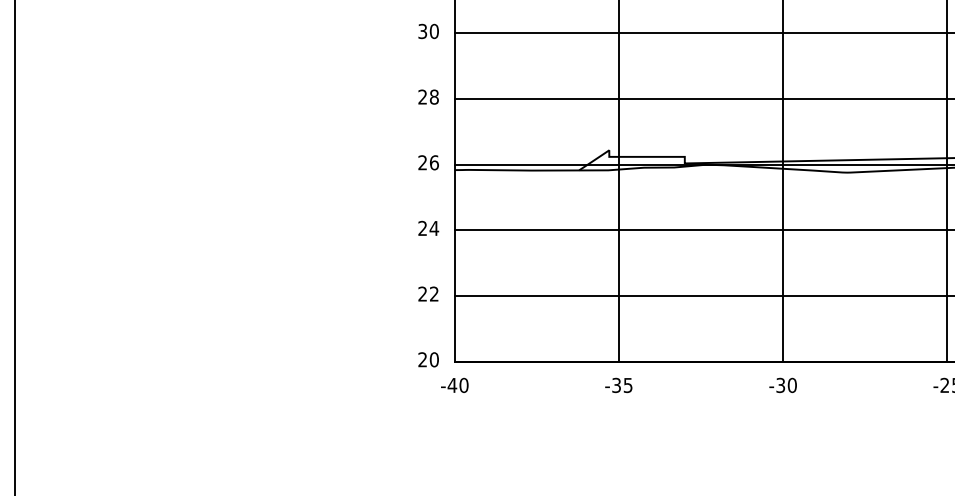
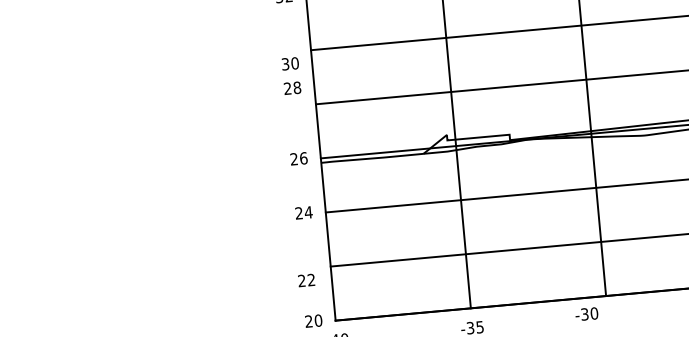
text: (428, 31) -> (290, 63), moved
text: (428, 96) -> (292, 87), moved
text: (428, 293) -> (306, 279), moved
text: (782, 384) -> (586, 313), moved

